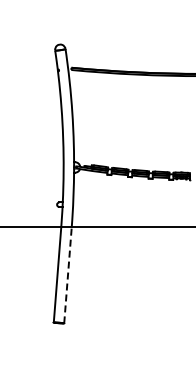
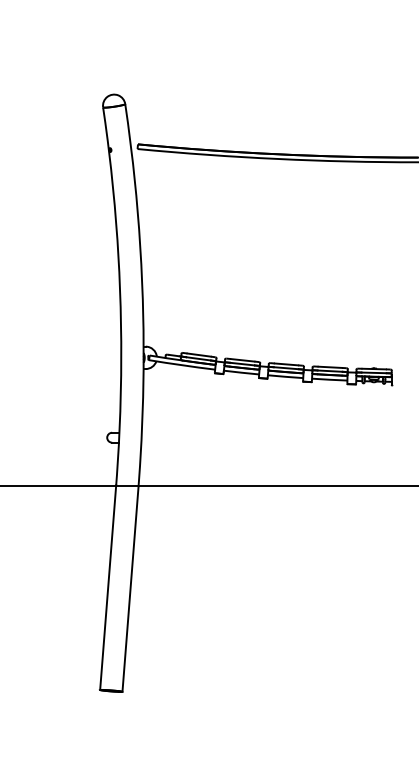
line: (67, 275) -> (129, 589), dashed -> solid

